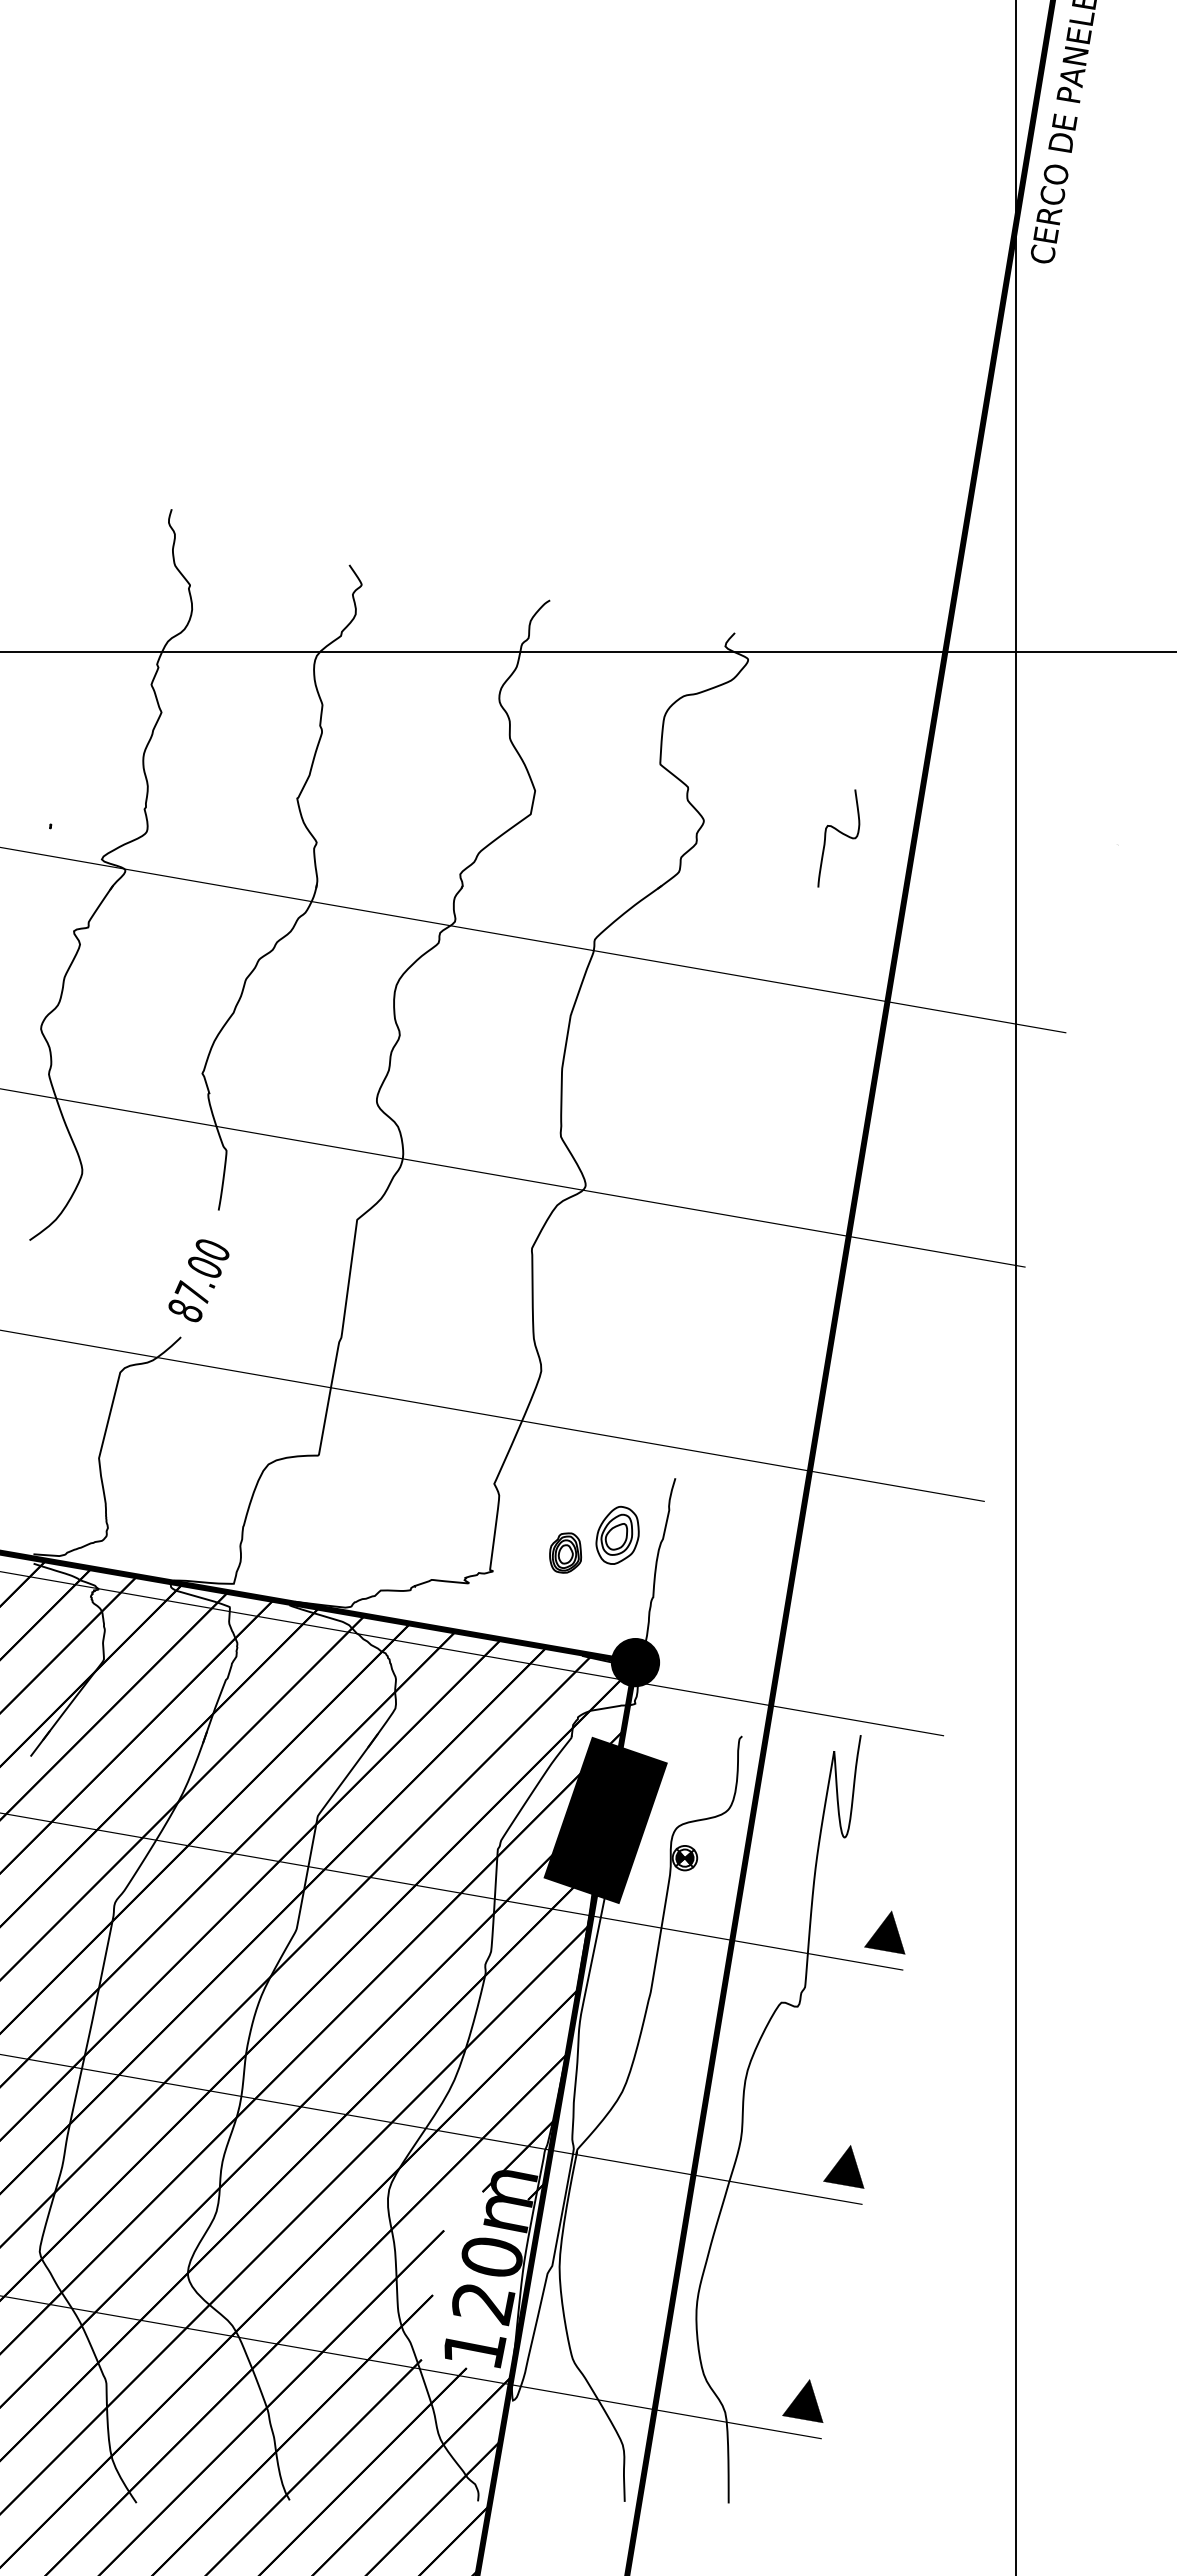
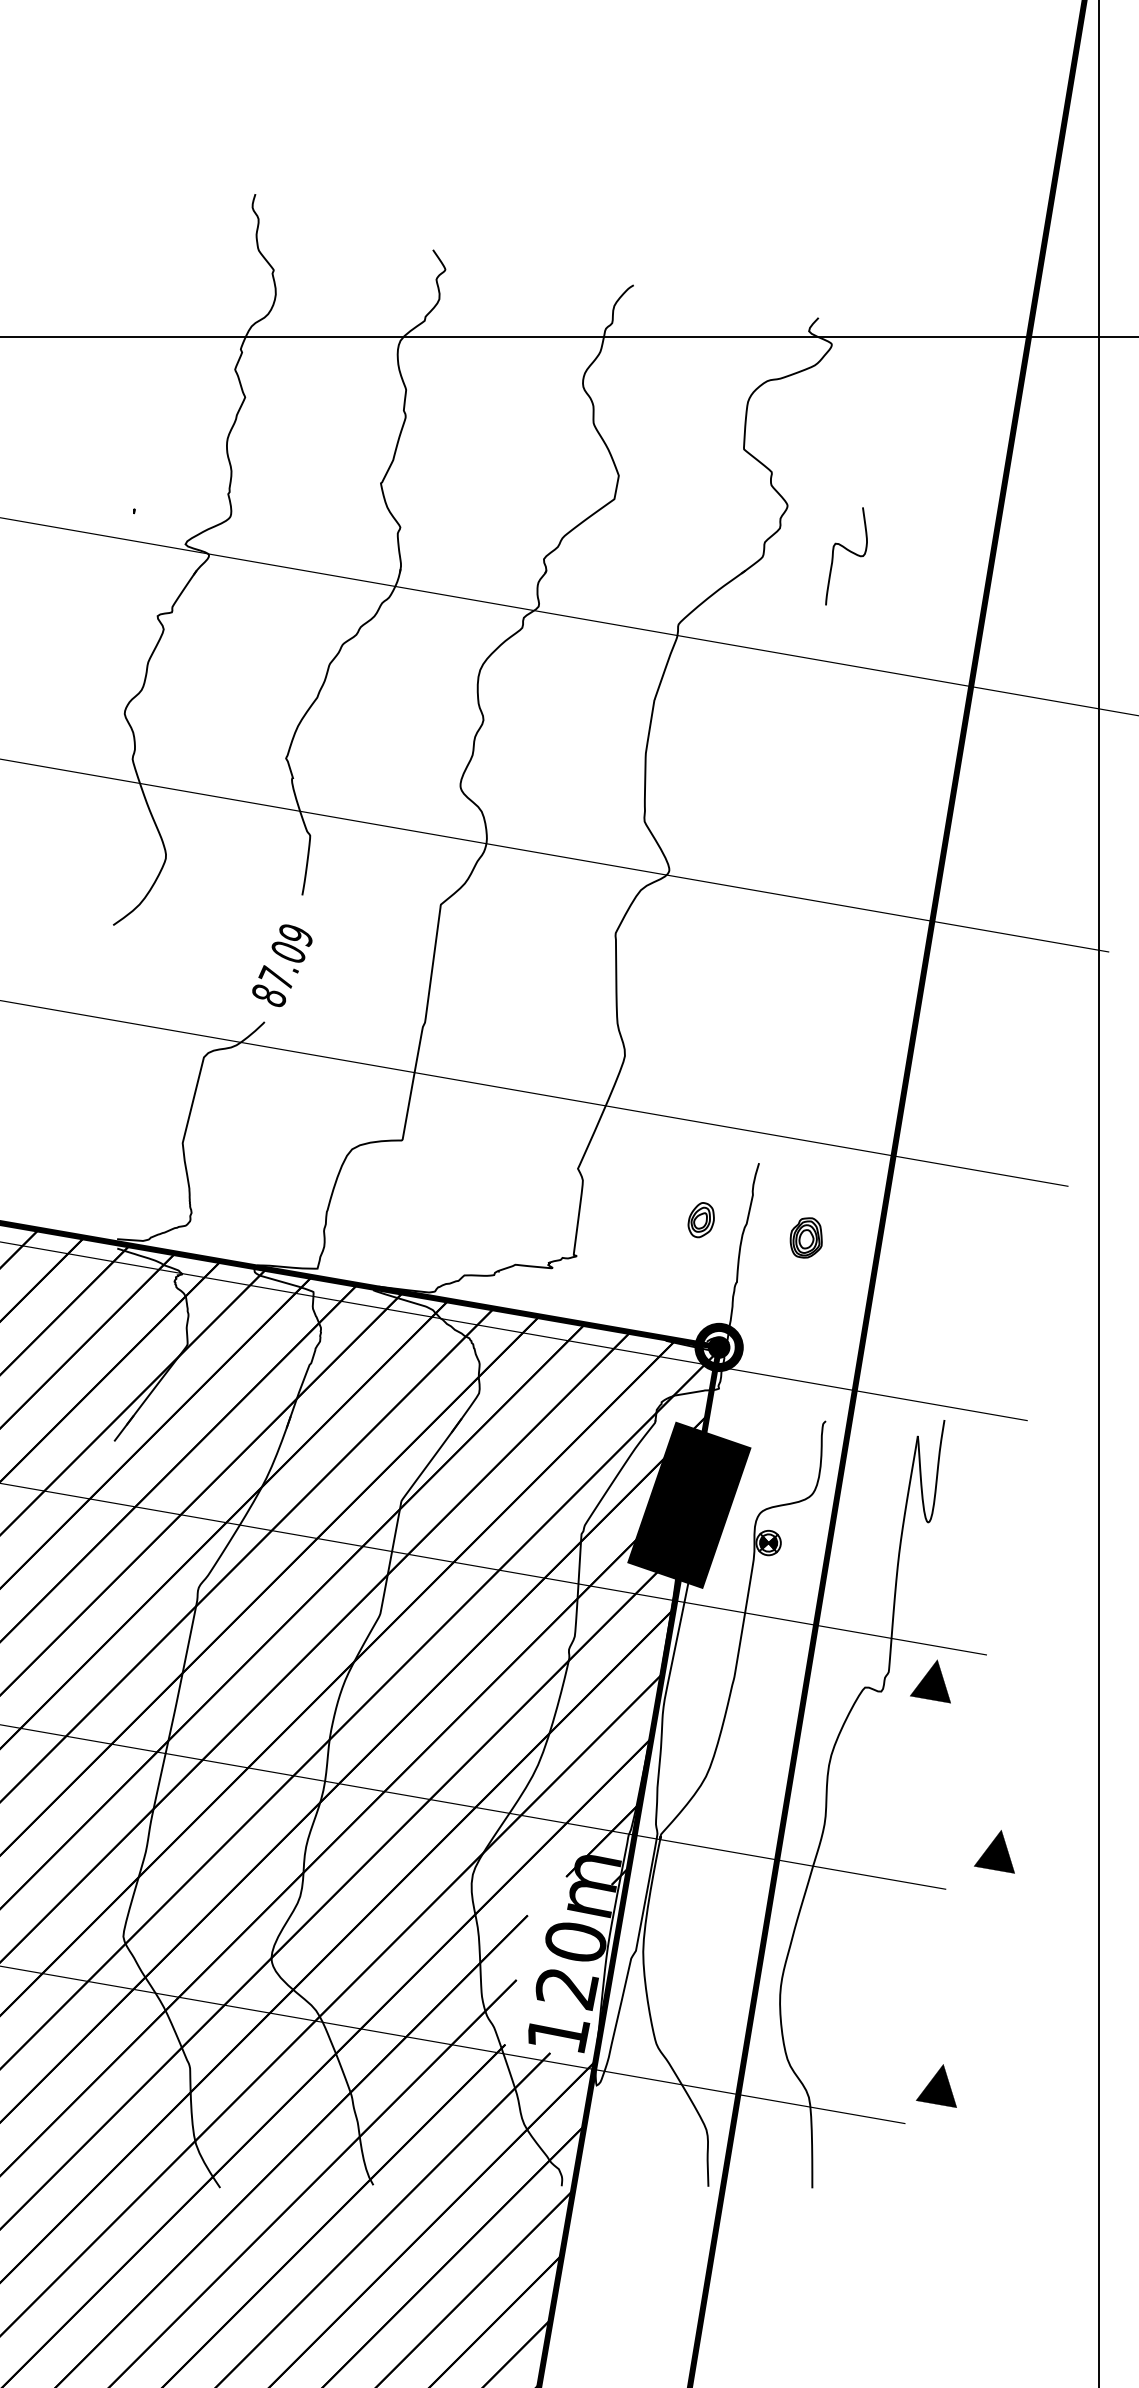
curve: (840, 833) -> (848, 551), moved
text: (212, 1250) -> (296, 935), 87.00 -> 87.09
part: (617, 1534) -> (701, 1219), size x0.6
part: (565, 1552) -> (806, 1237), moved
part: (884, 1932) -> (930, 1681), moved
part: (843, 2166) -> (994, 1851), moved
part: (802, 2400) -> (936, 2085), moved

